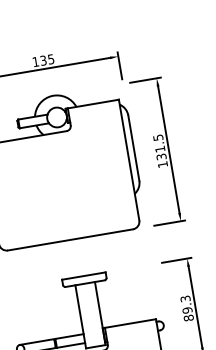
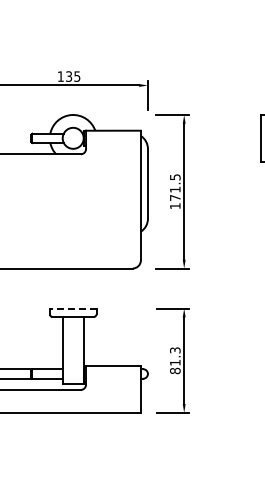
text: (161, 156) -> (175, 197), 131.5 -> 171.5
line: (83, 276) -> (72, 308), solid -> dashed
text: (187, 310) -> (175, 362), 89.3 -> 81.3

